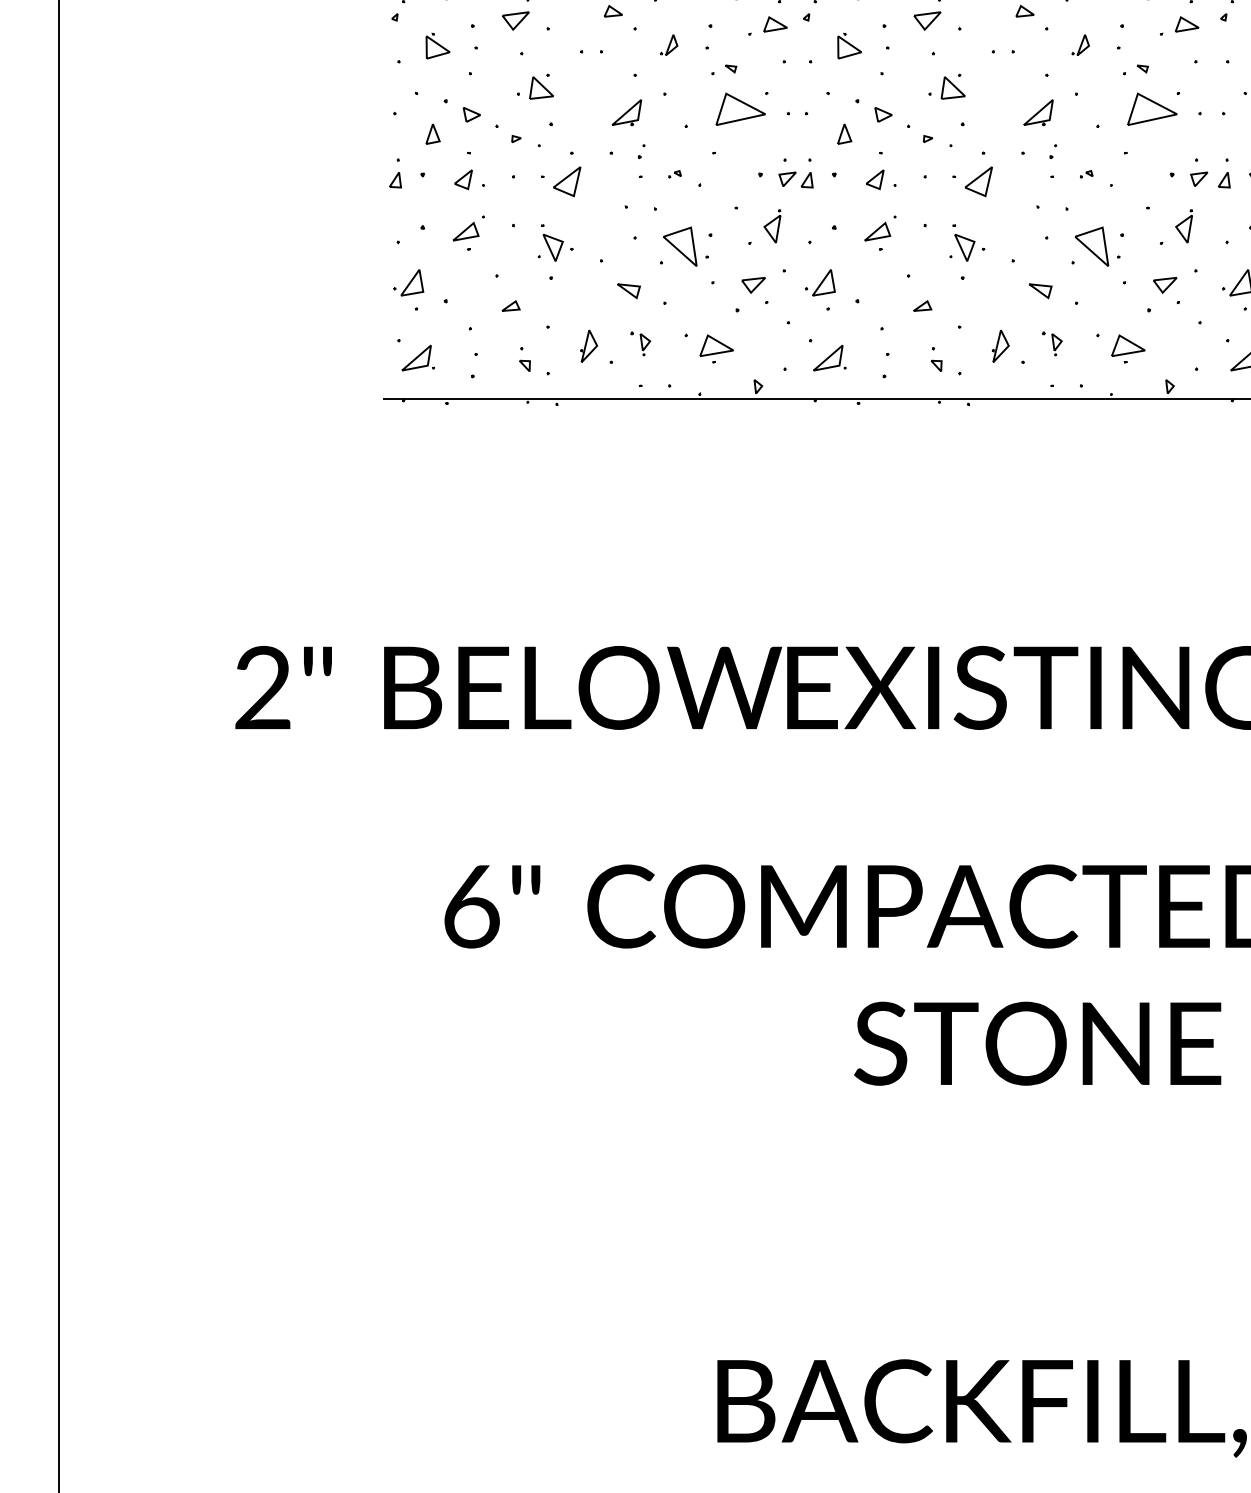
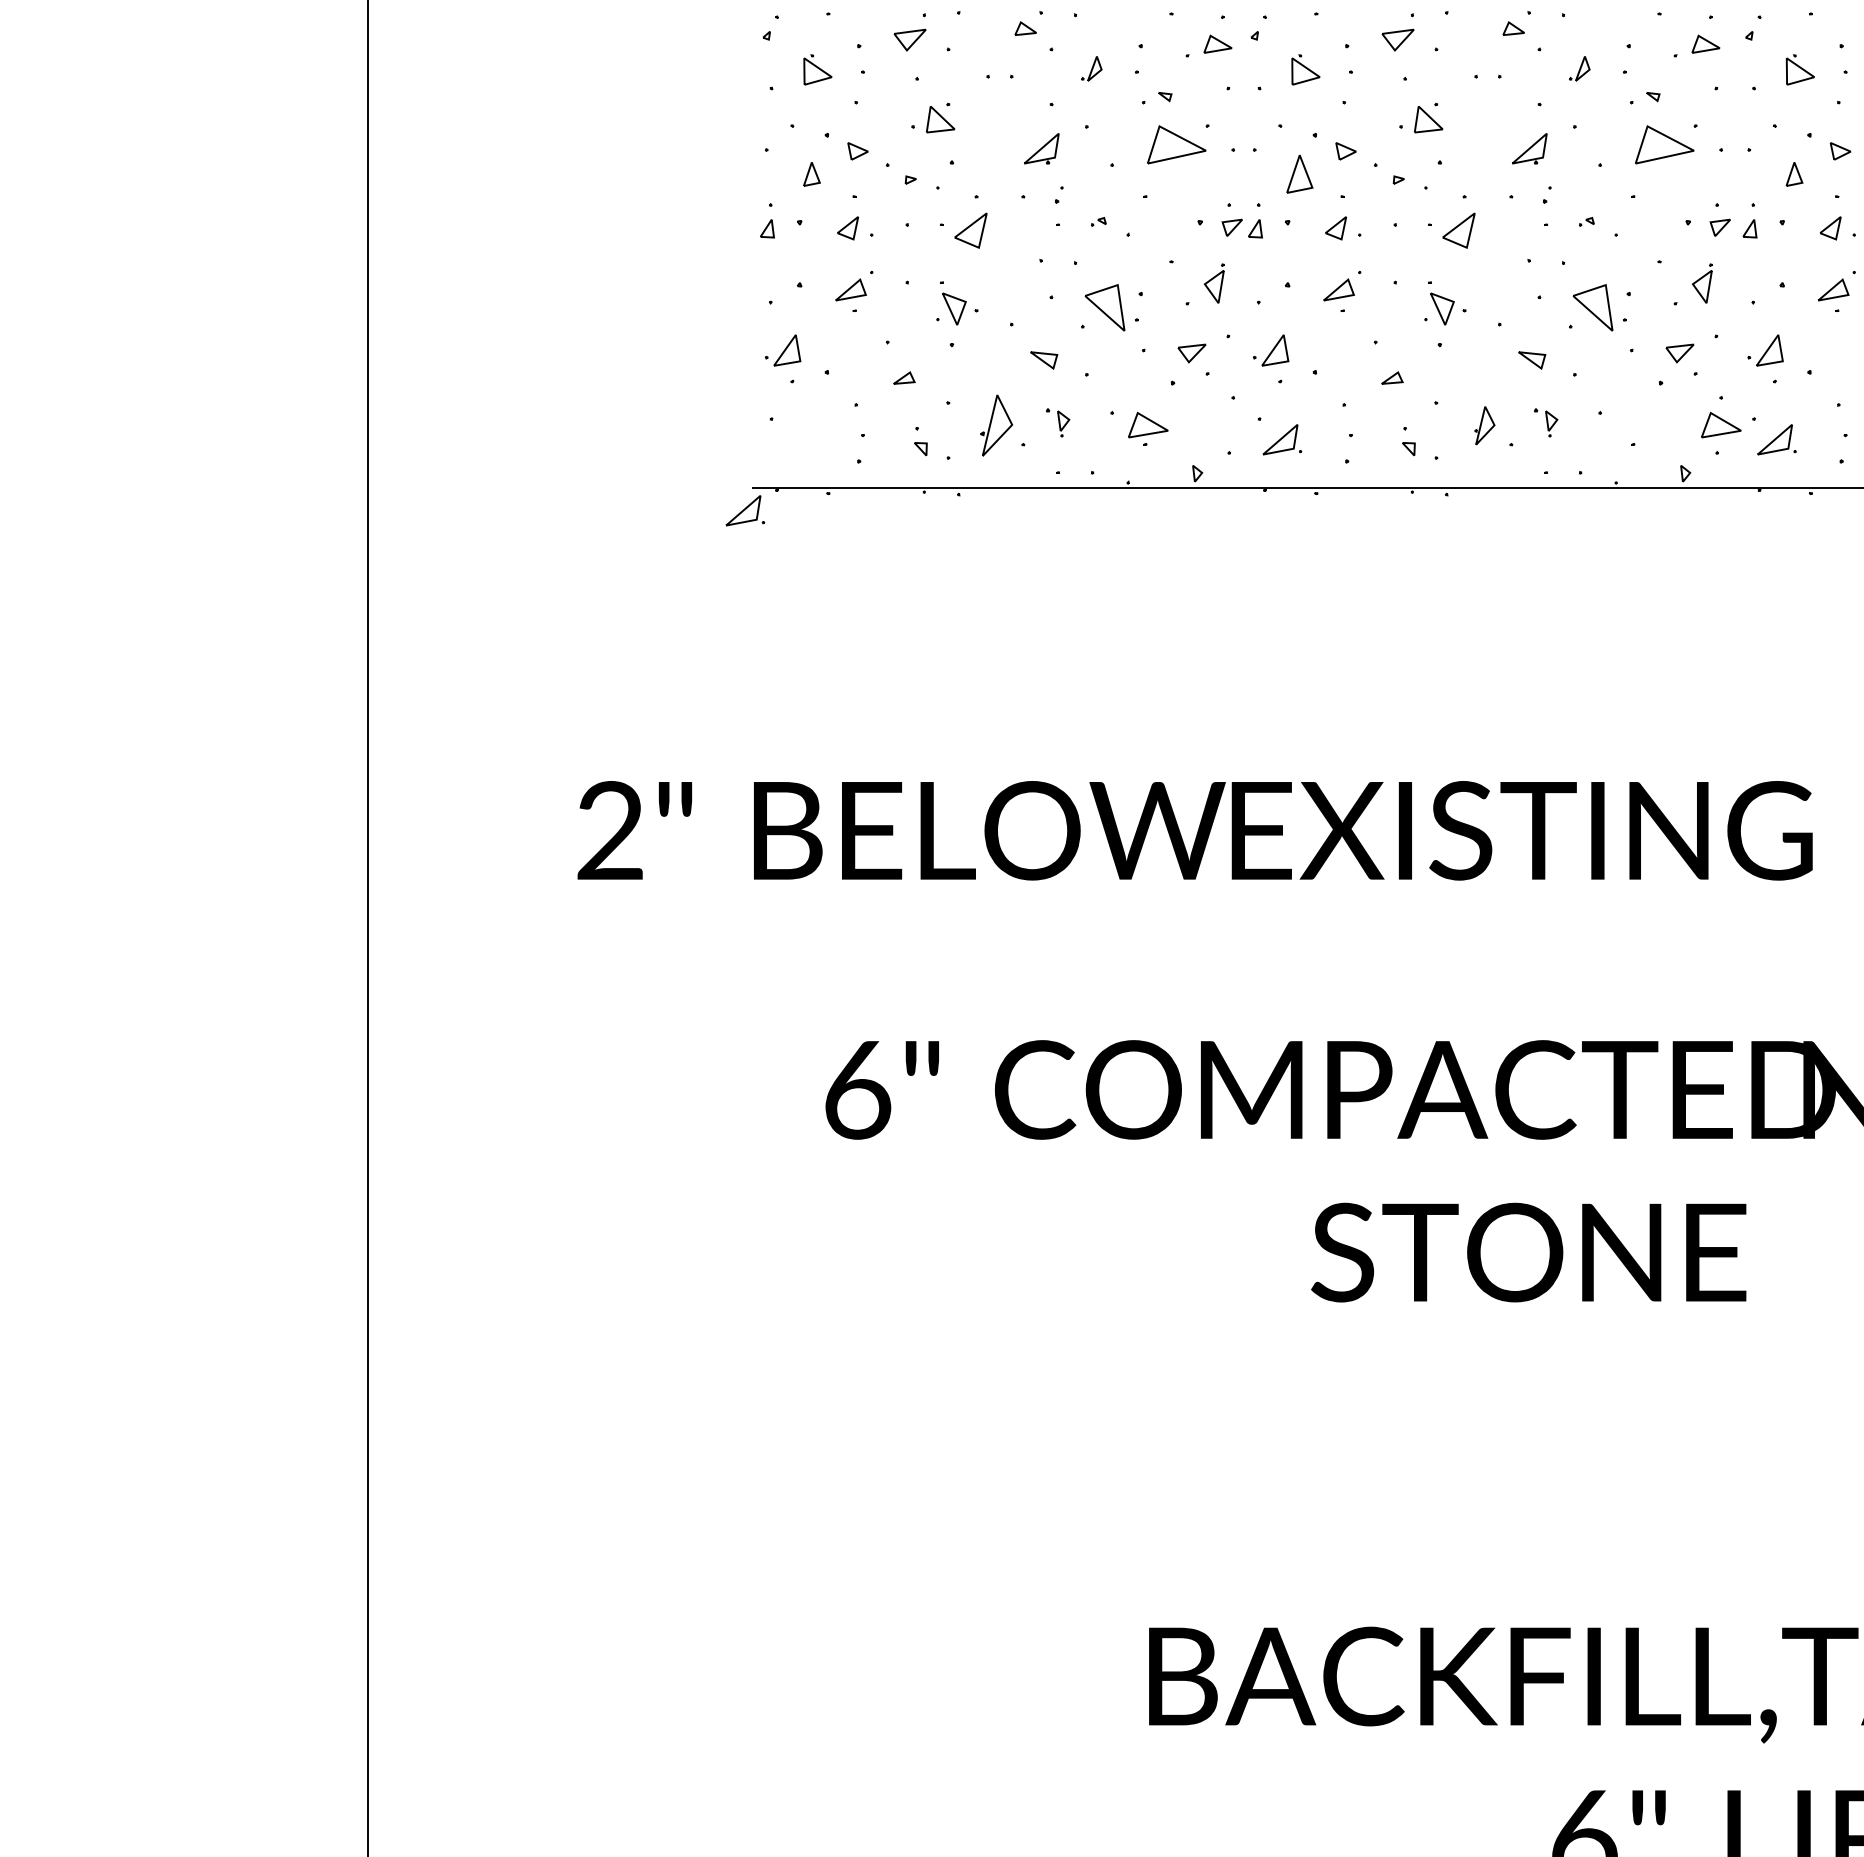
part: (844, 134) -> (1299, 174), size x1.6
part: (1128, 345) -> (1721, 424), moved
part: (588, 346) -> (996, 425), size x1.6
part: (418, 357) -> (745, 510), moved

